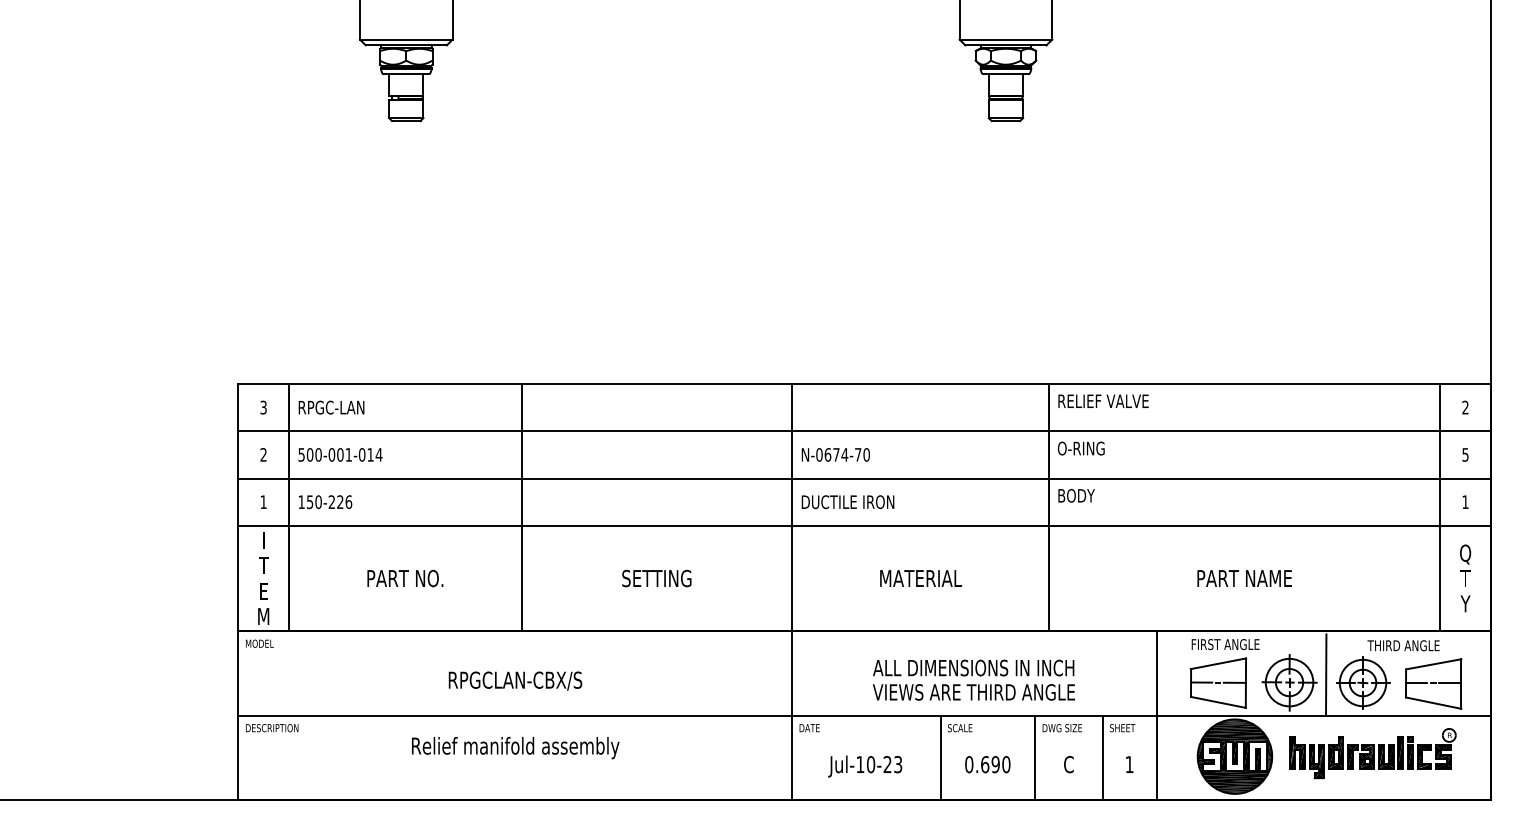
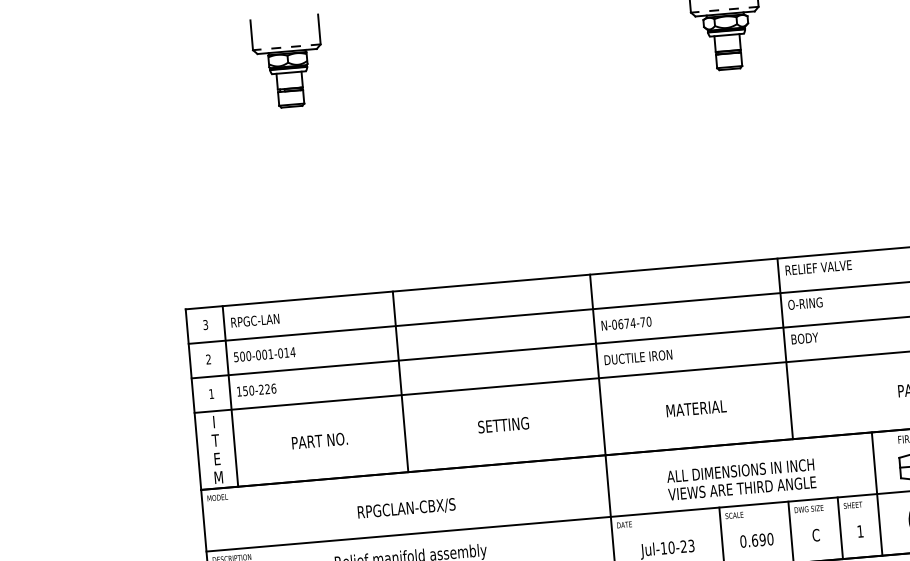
line: (405, 39) -> (286, 47), solid -> dashed
line: (1005, 39) -> (724, 9), solid -> dashed

